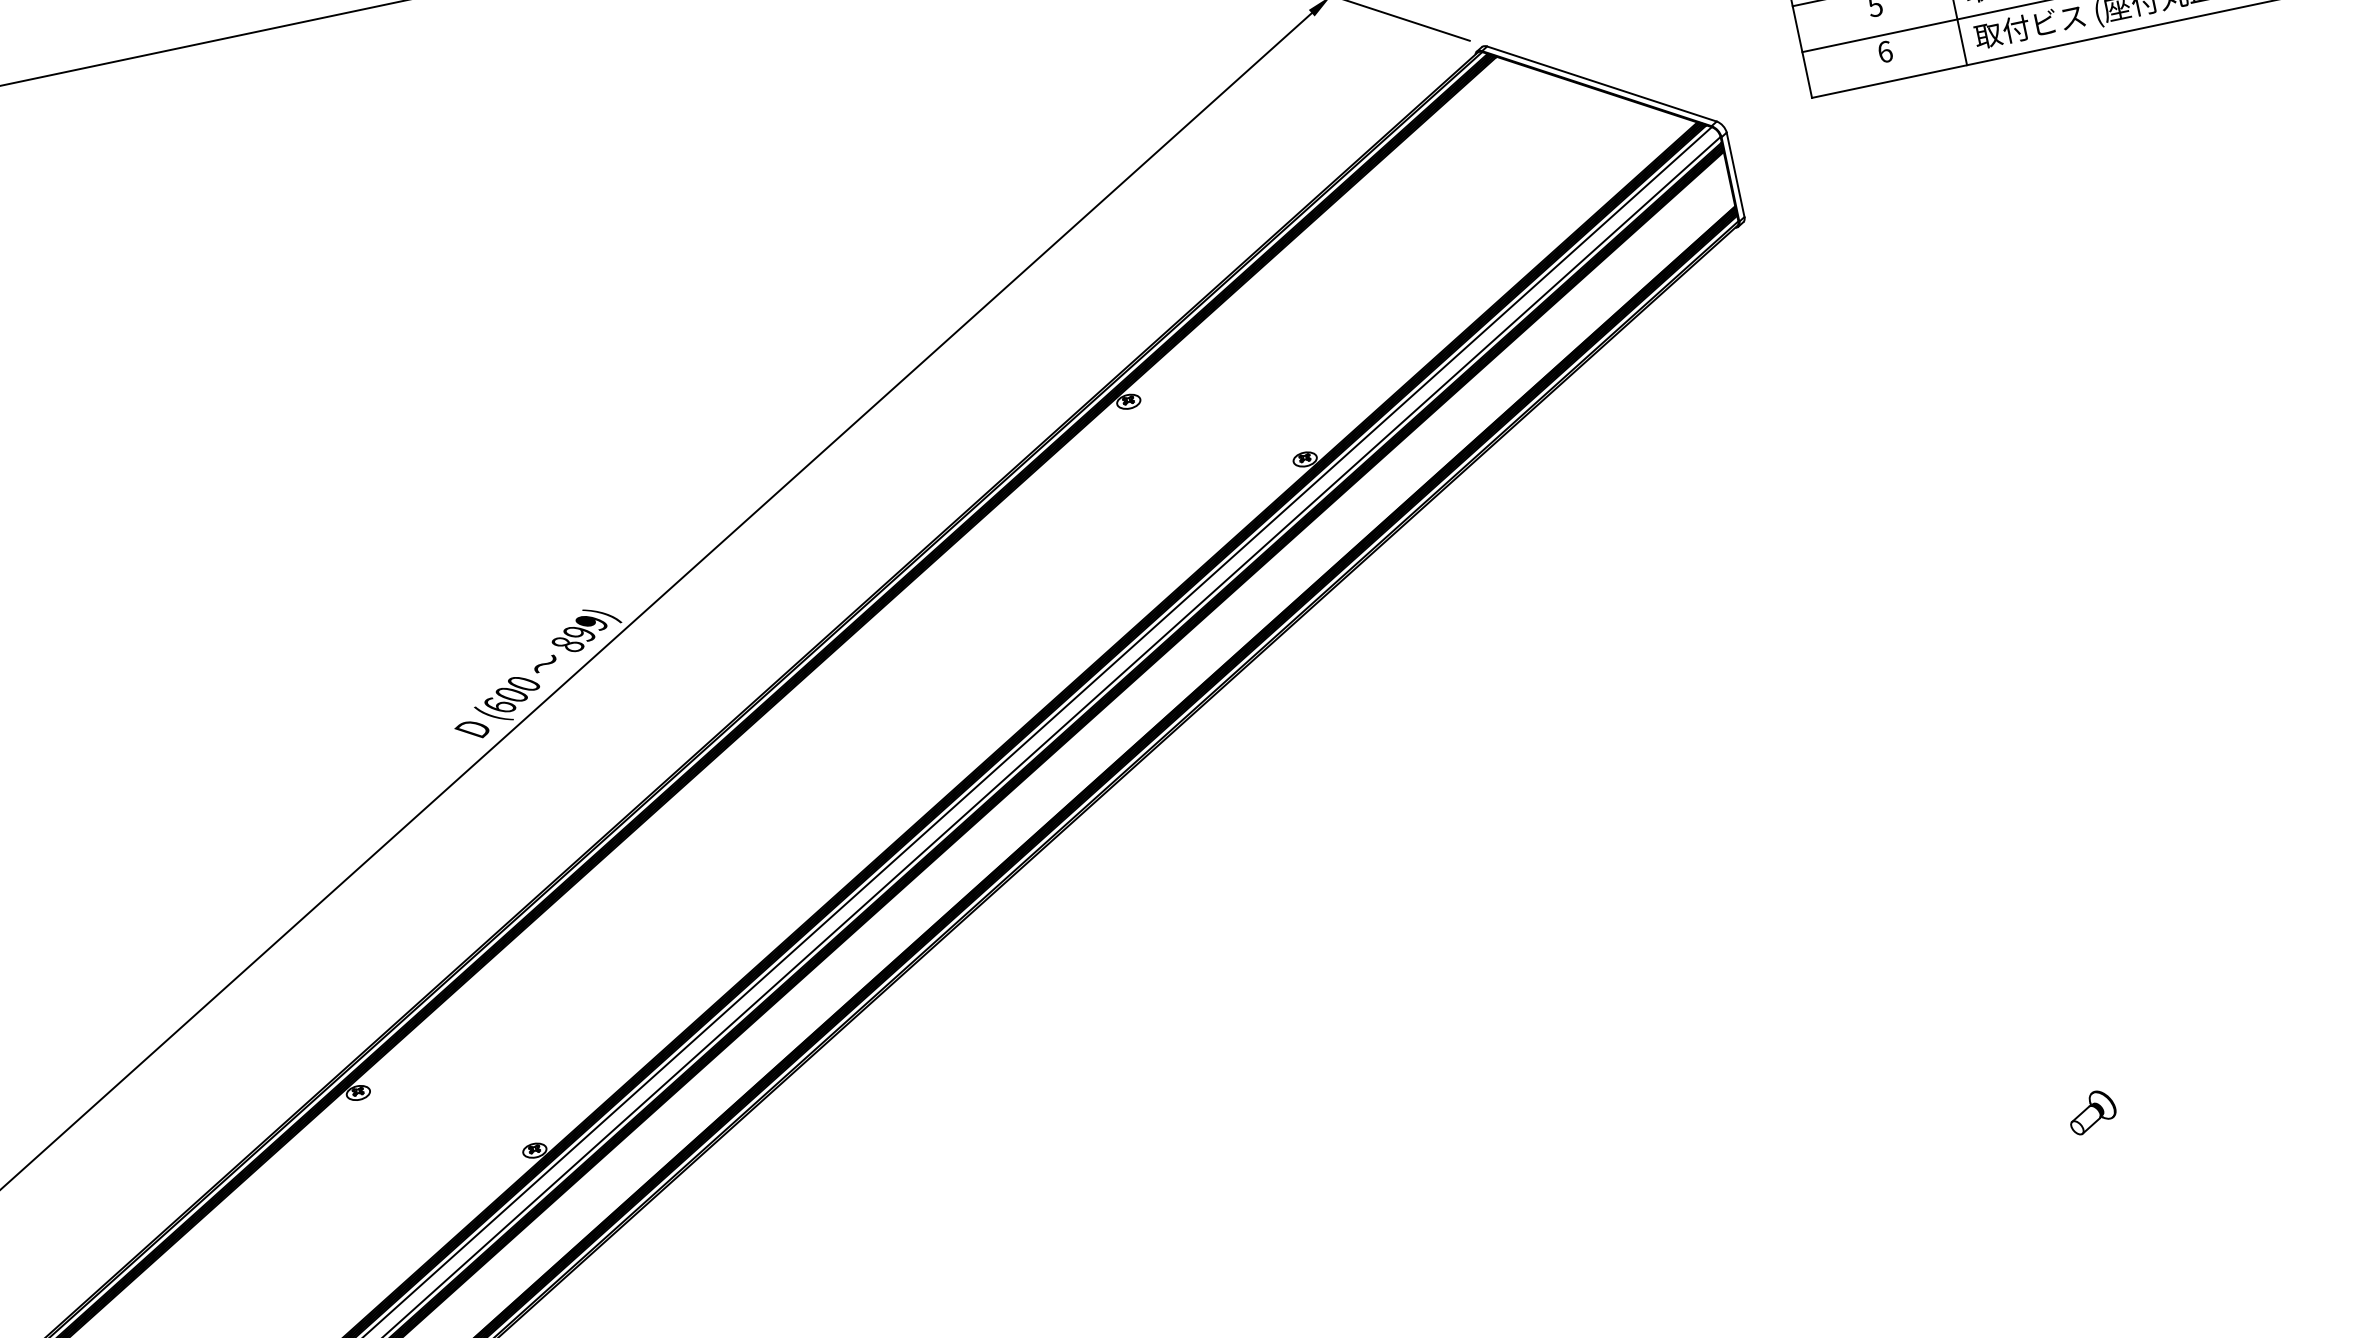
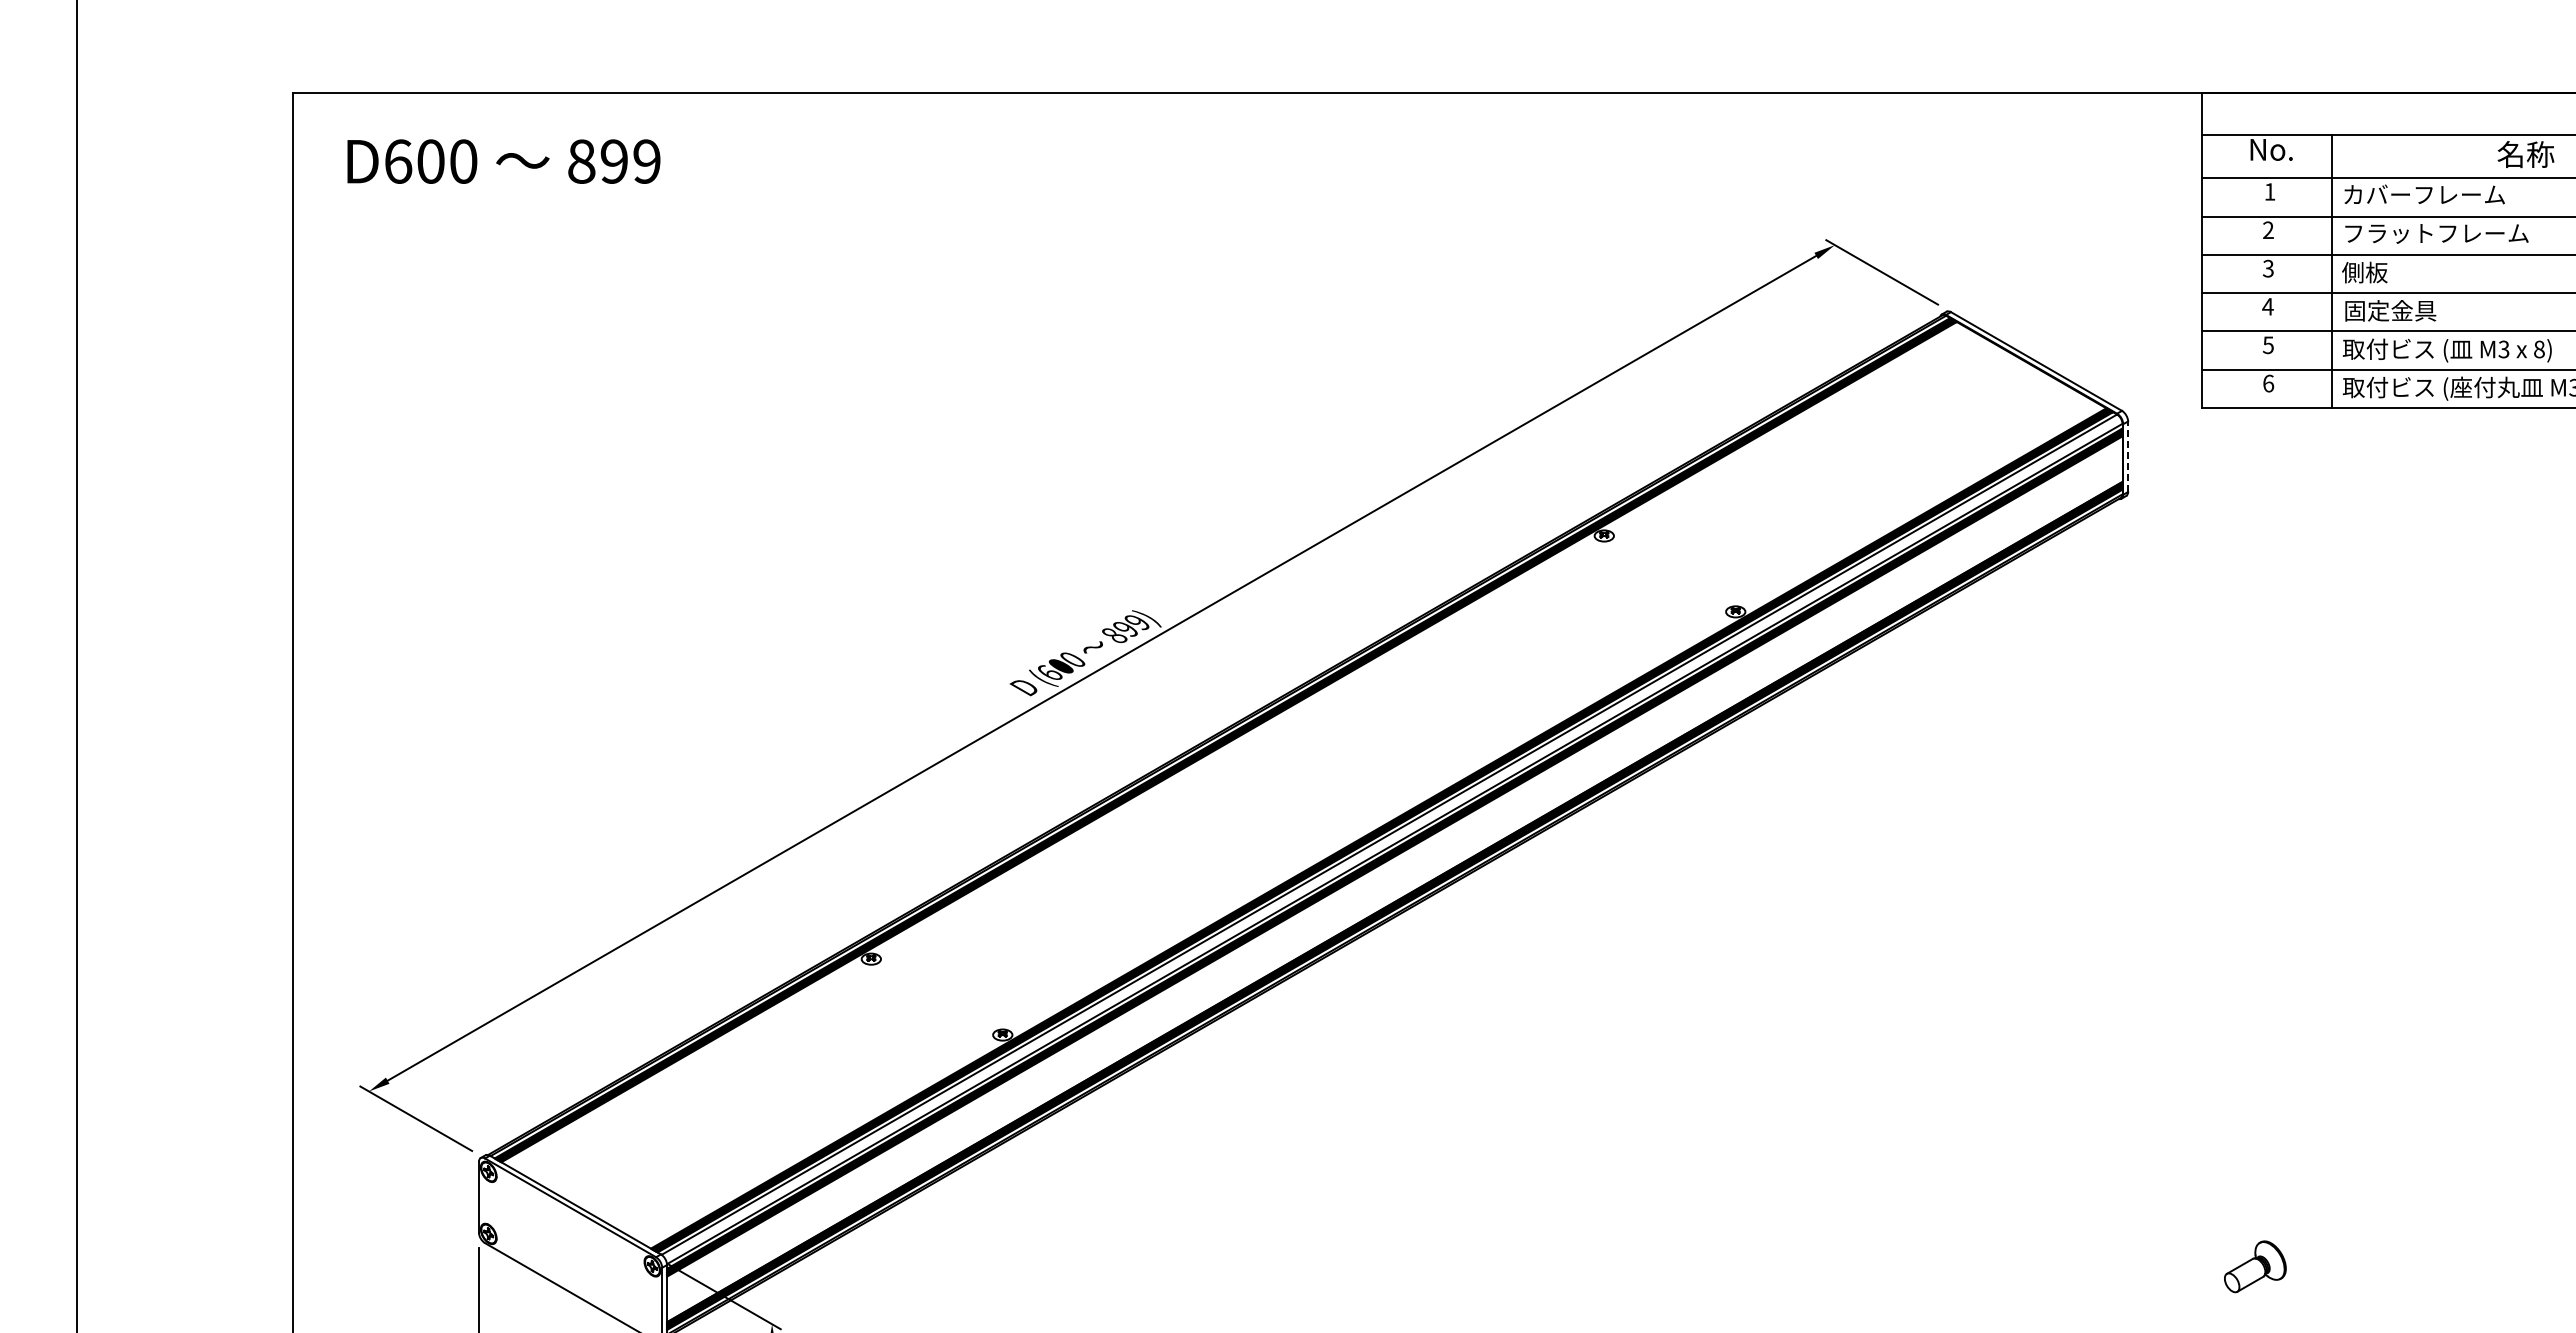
line: (1736, 174) -> (2128, 456), solid -> dashed
part: (2092, 1111) -> (2255, 1266), size x1.6

